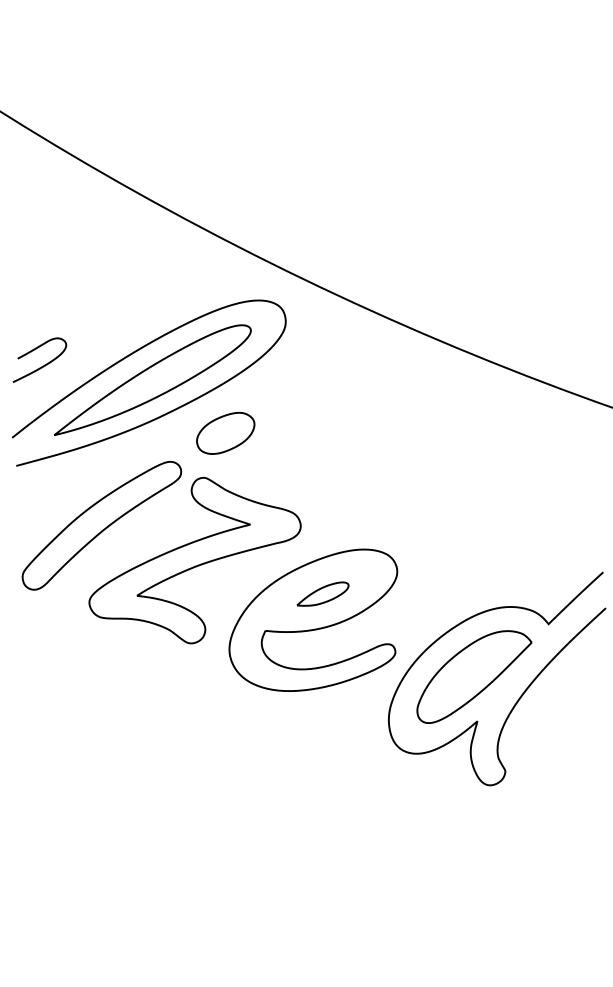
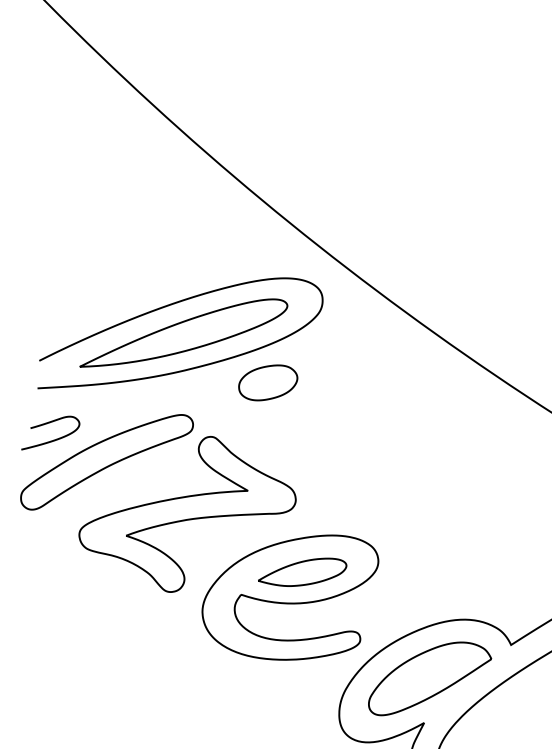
curve: (44, 364) -> (54, 439), moved
part: (225, 432) -> (268, 381), moved
part: (322, 593) -> (302, 570), size x1.67

